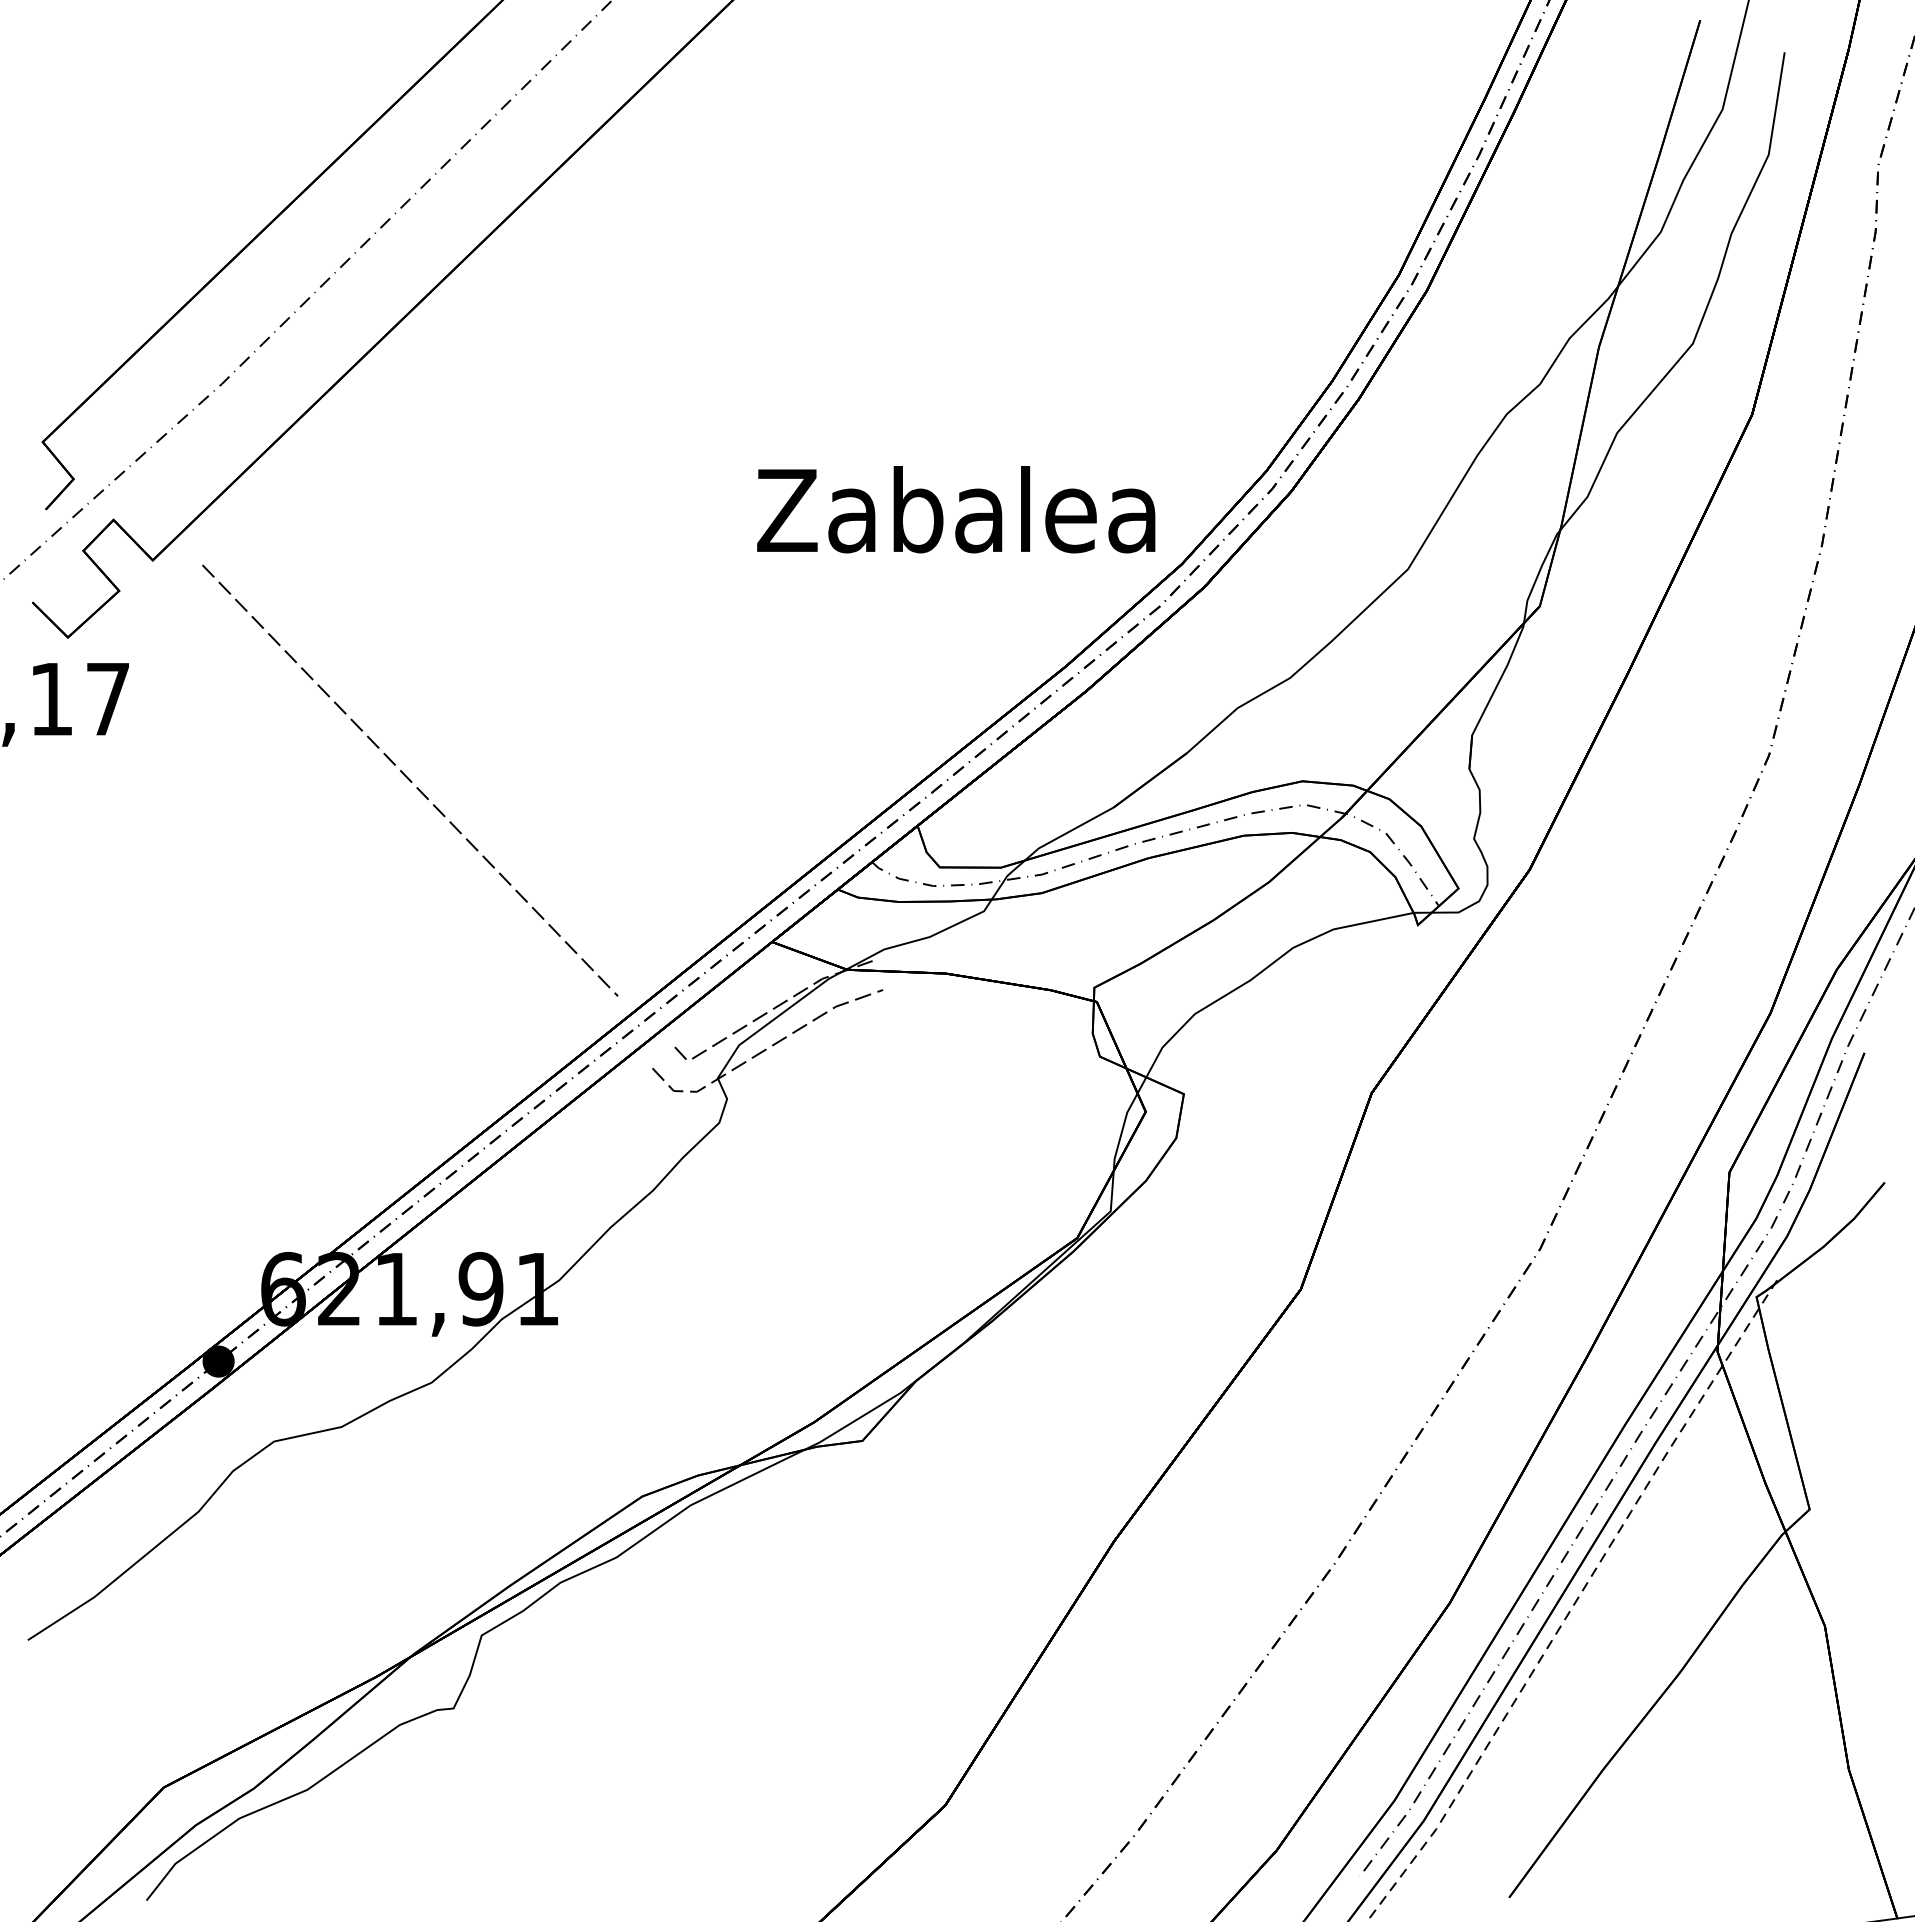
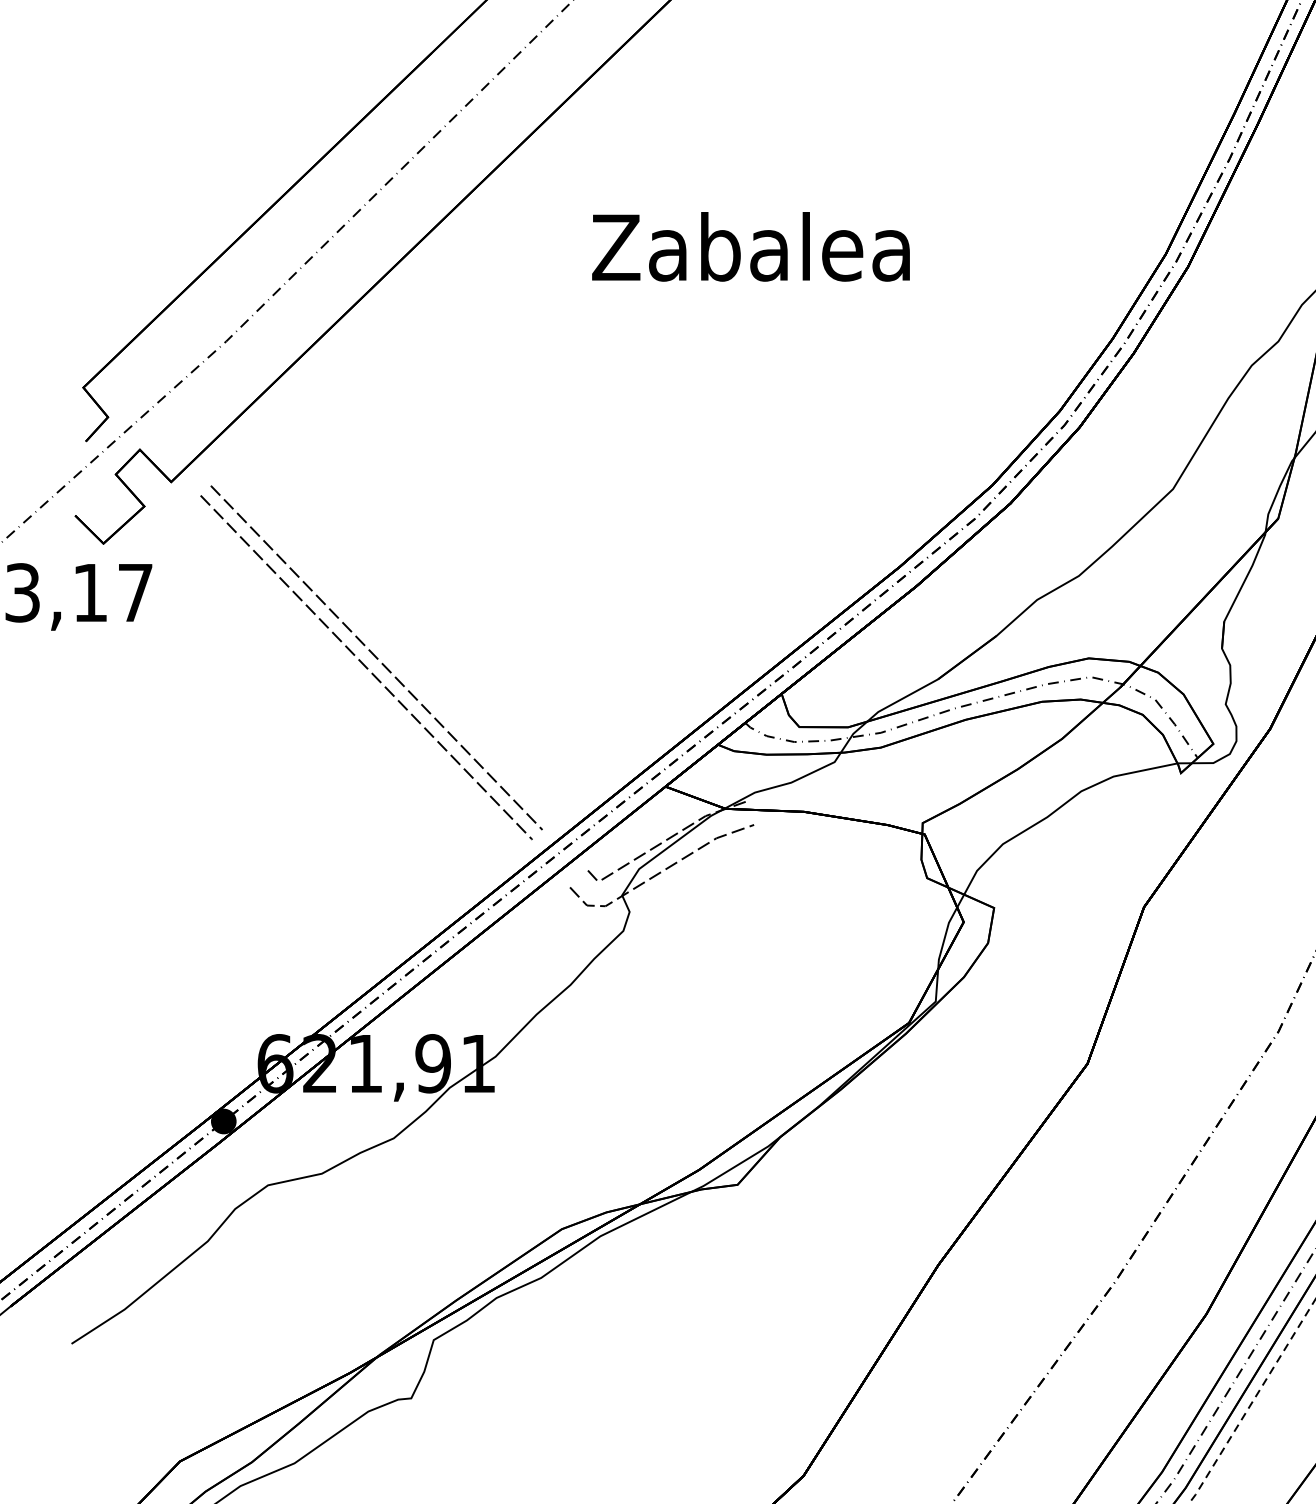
text: (956, 509) -> (751, 246), moved
line: (397, 792) -> (366, 667), added

